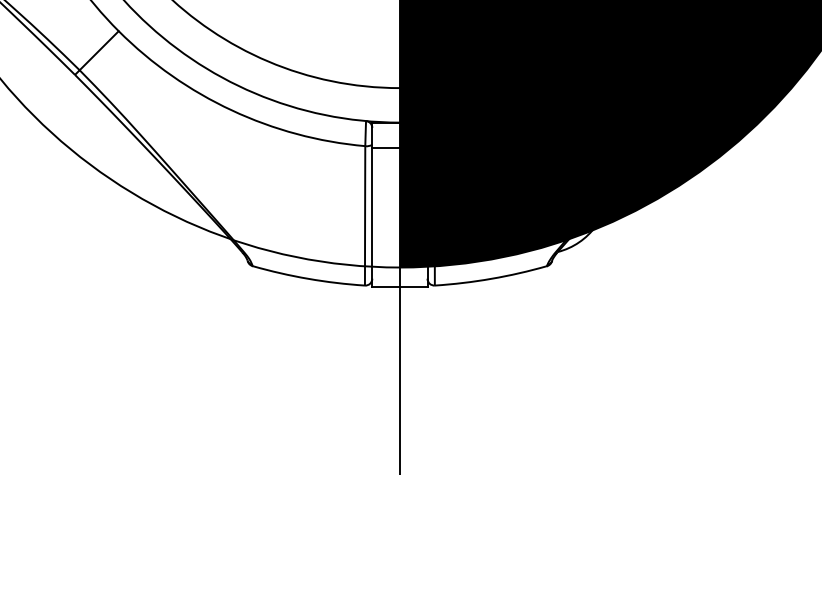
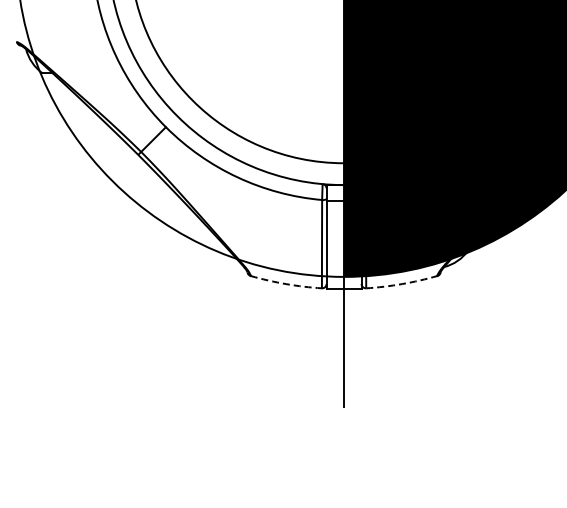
arc: (309, 279) -> (286, 284), solid -> dashed
arc: (492, 279) -> (402, 284), solid -> dashed

